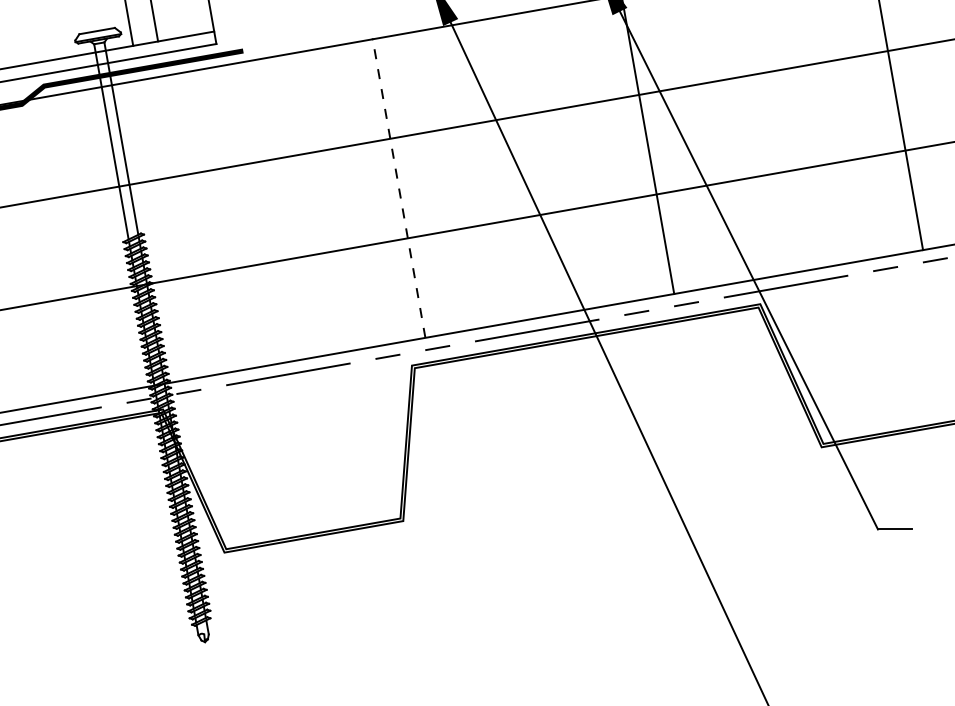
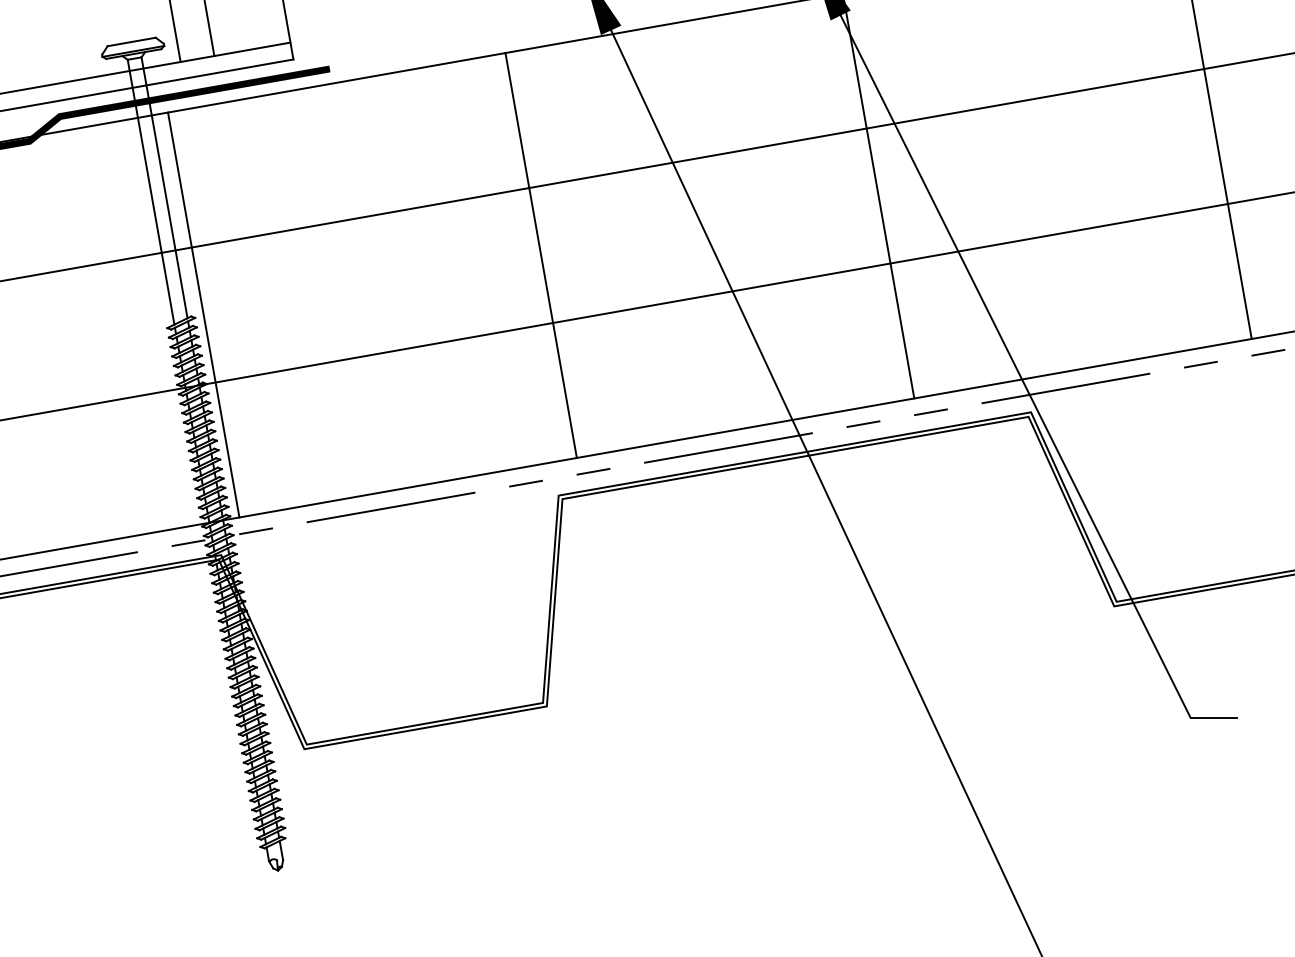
line: (399, 188) -> (541, 255), dashed -> solid
line: (149, 232) -> (202, 315), added

